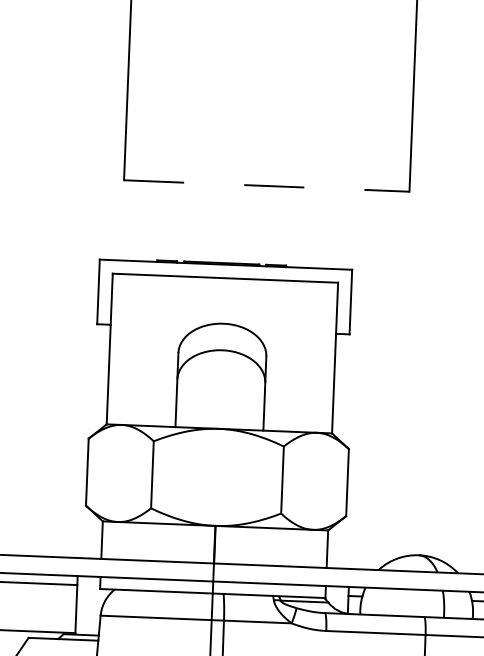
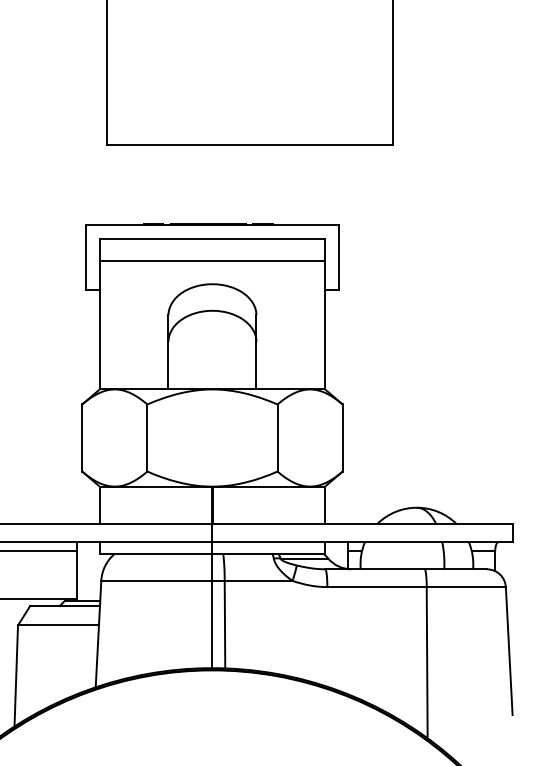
line: (267, 185) -> (250, 144), dashed -> solid
line: (224, 300) -> (212, 260), added

